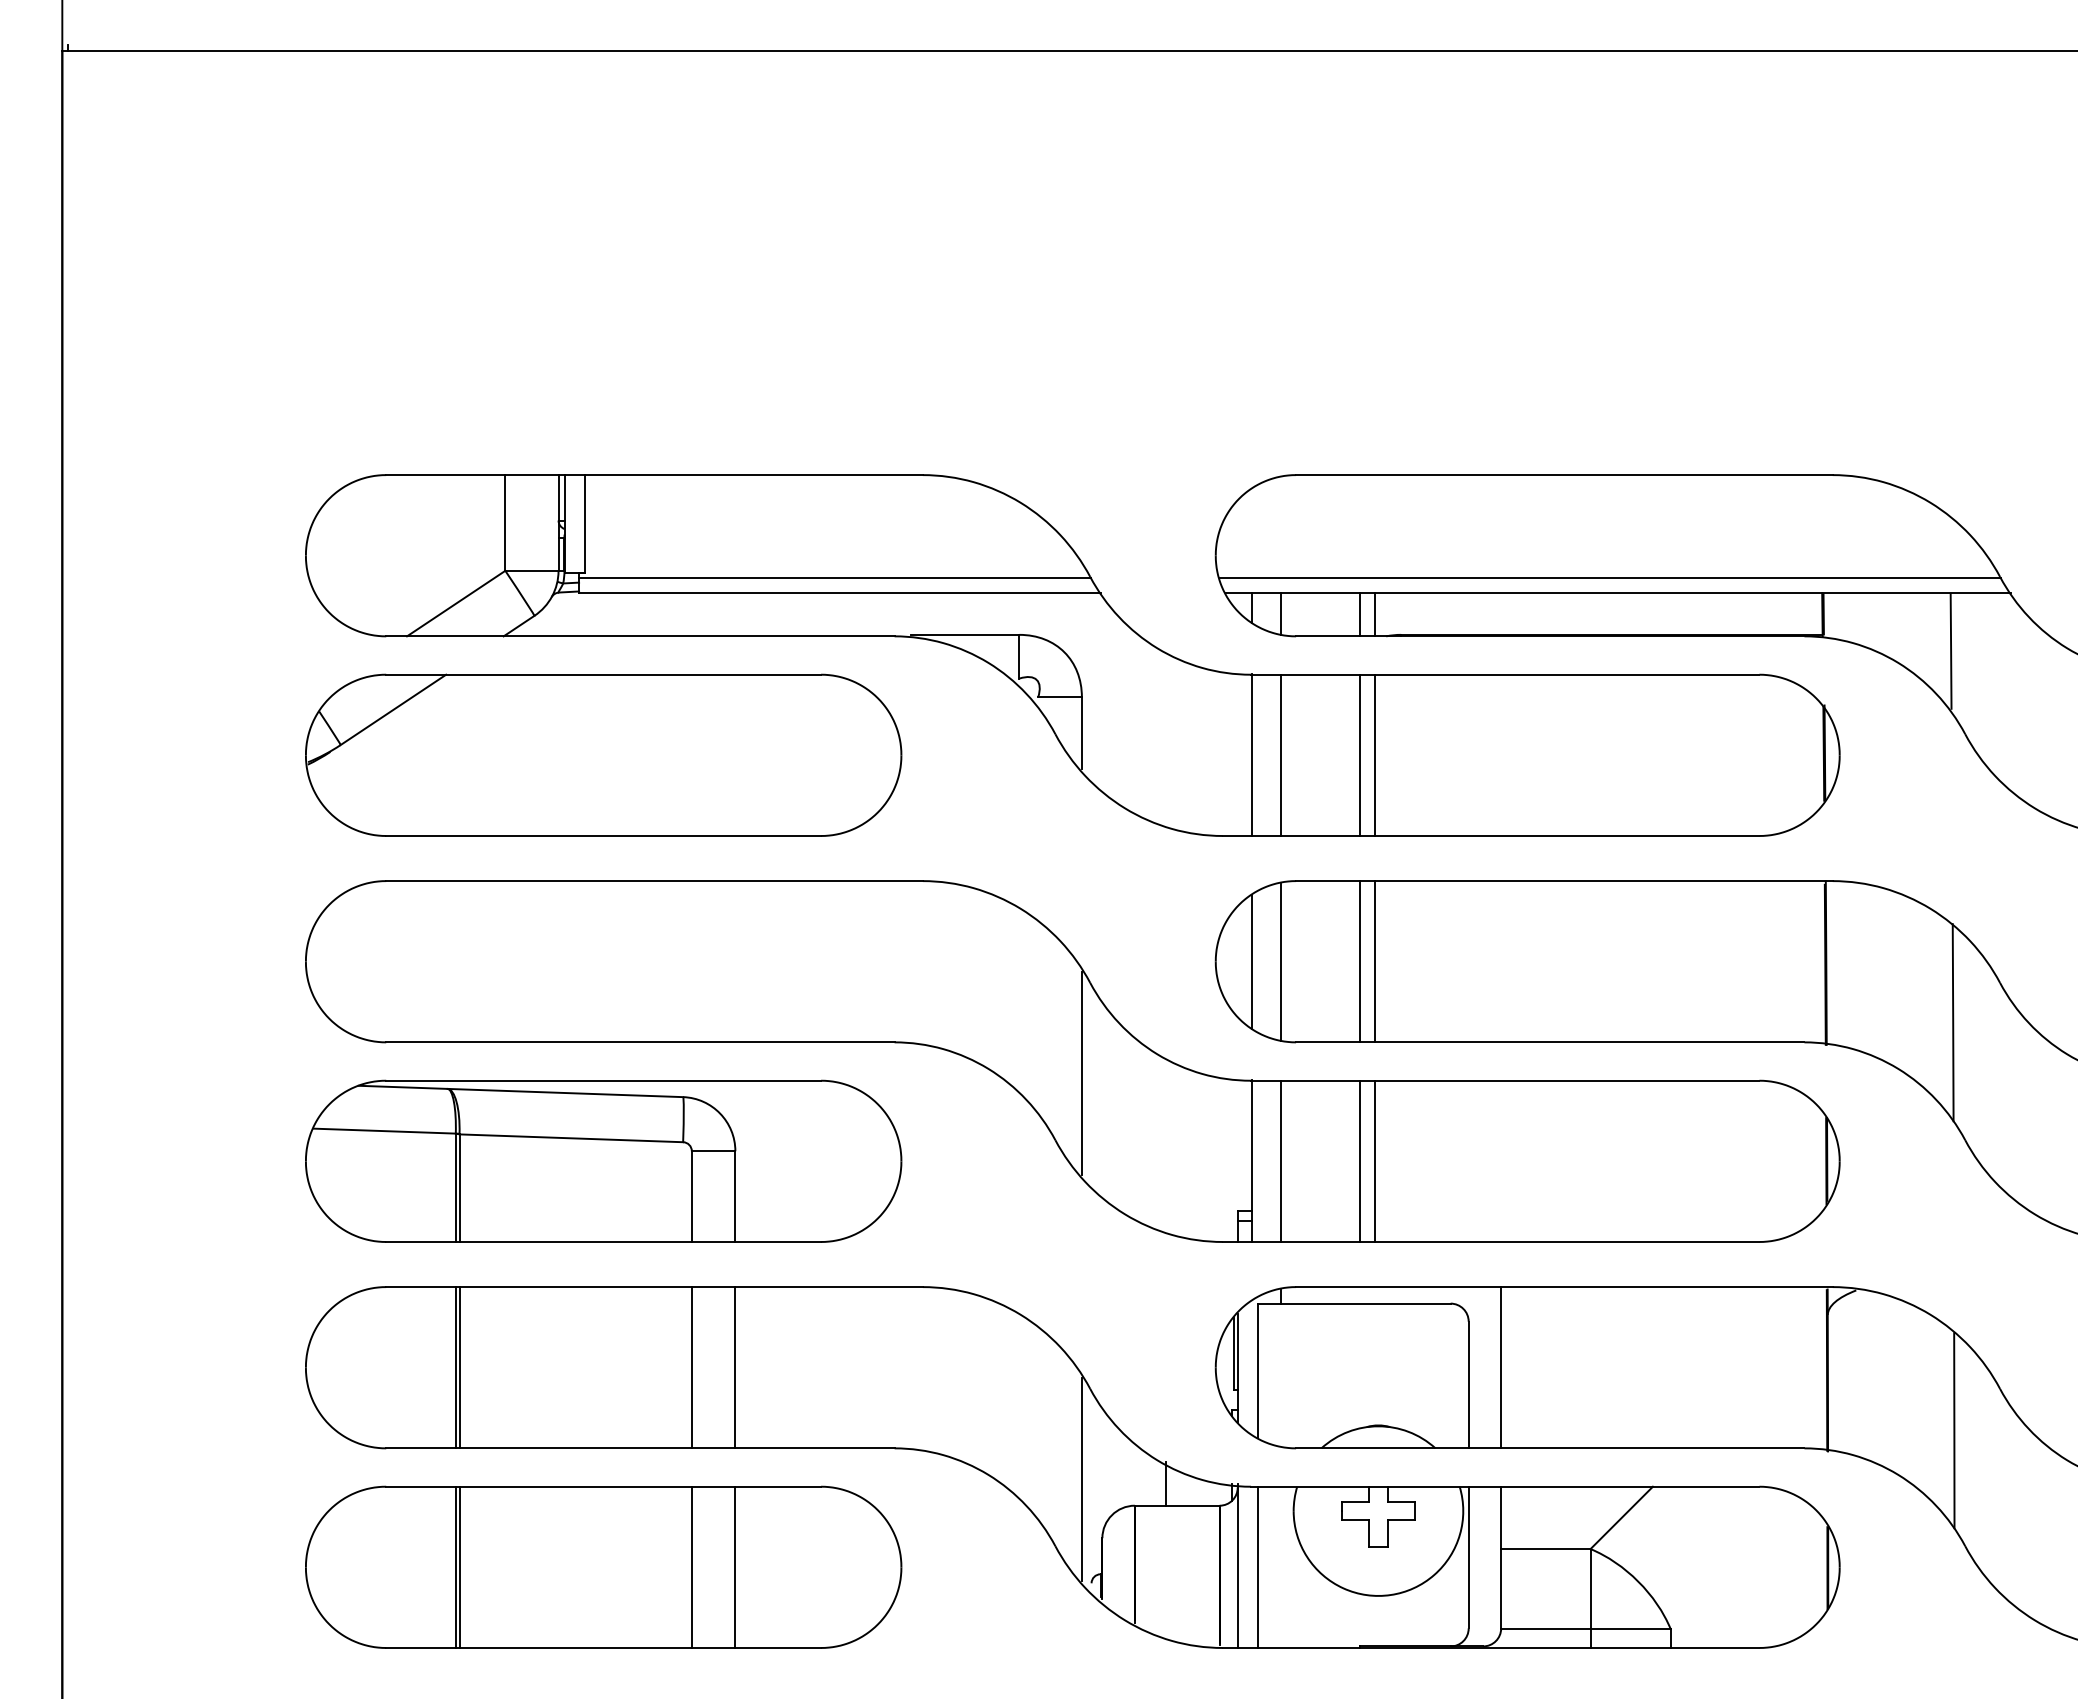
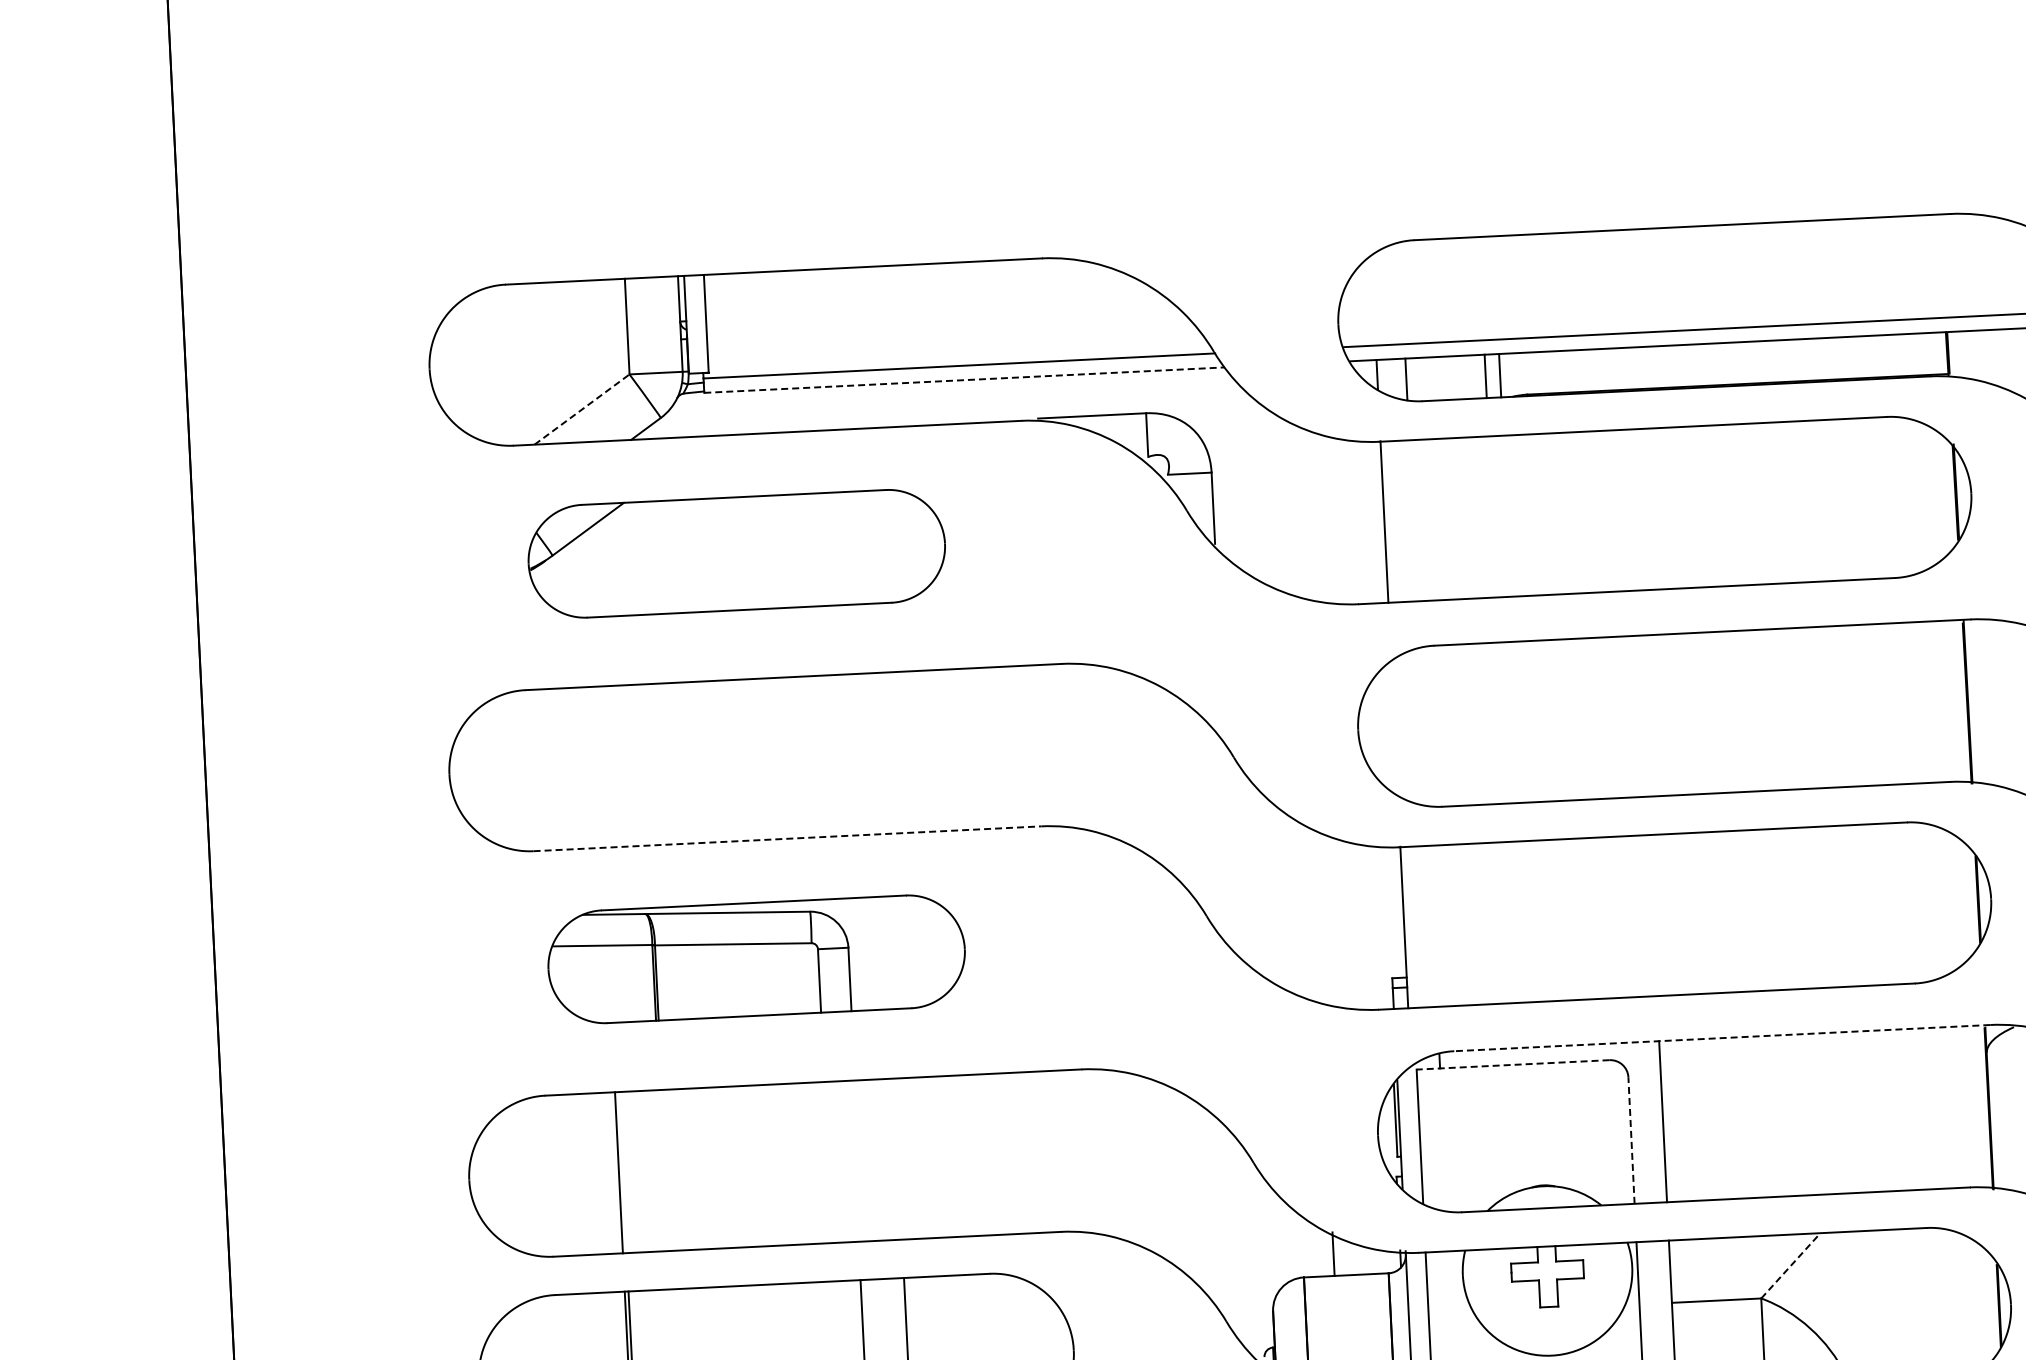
line: (839, 592) -> (964, 379), solid -> dashed
line: (456, 603) -> (582, 409), solid -> dashed
part: (603, 754) -> (736, 553), size x0.7
line: (1281, 754) -> (1413, 519), removed
line: (1360, 754) -> (1492, 516), removed
line: (1374, 754) -> (1506, 515), removed
line: (1252, 961) -> (1394, 728), removed
line: (1281, 961) -> (1423, 726), removed
line: (1360, 961) -> (1502, 722), removed
line: (1374, 961) -> (1516, 722), removed
line: (640, 1042) -> (787, 838), solid -> dashed
line: (1081, 1073) -> (1229, 848), removed
part: (603, 1160) -> (756, 958), size x0.7
line: (1281, 1160) -> (1433, 925), removed
line: (1360, 1160) -> (1512, 921), removed
line: (1374, 1160) -> (1526, 920), removed
line: (1563, 1287) -> (1721, 1038), solid -> dashed
line: (1354, 1303) -> (1513, 1064), solid -> dashed
line: (459, 1367) -> (622, 1172), removed
line: (691, 1367) -> (854, 1161), removed
line: (735, 1367) -> (898, 1158), removed
line: (1468, 1384) -> (1631, 1140), solid -> dashed
line: (1081, 1479) -> (1249, 1253), removed
line: (1622, 1517) -> (1791, 1265), solid -> dashed

